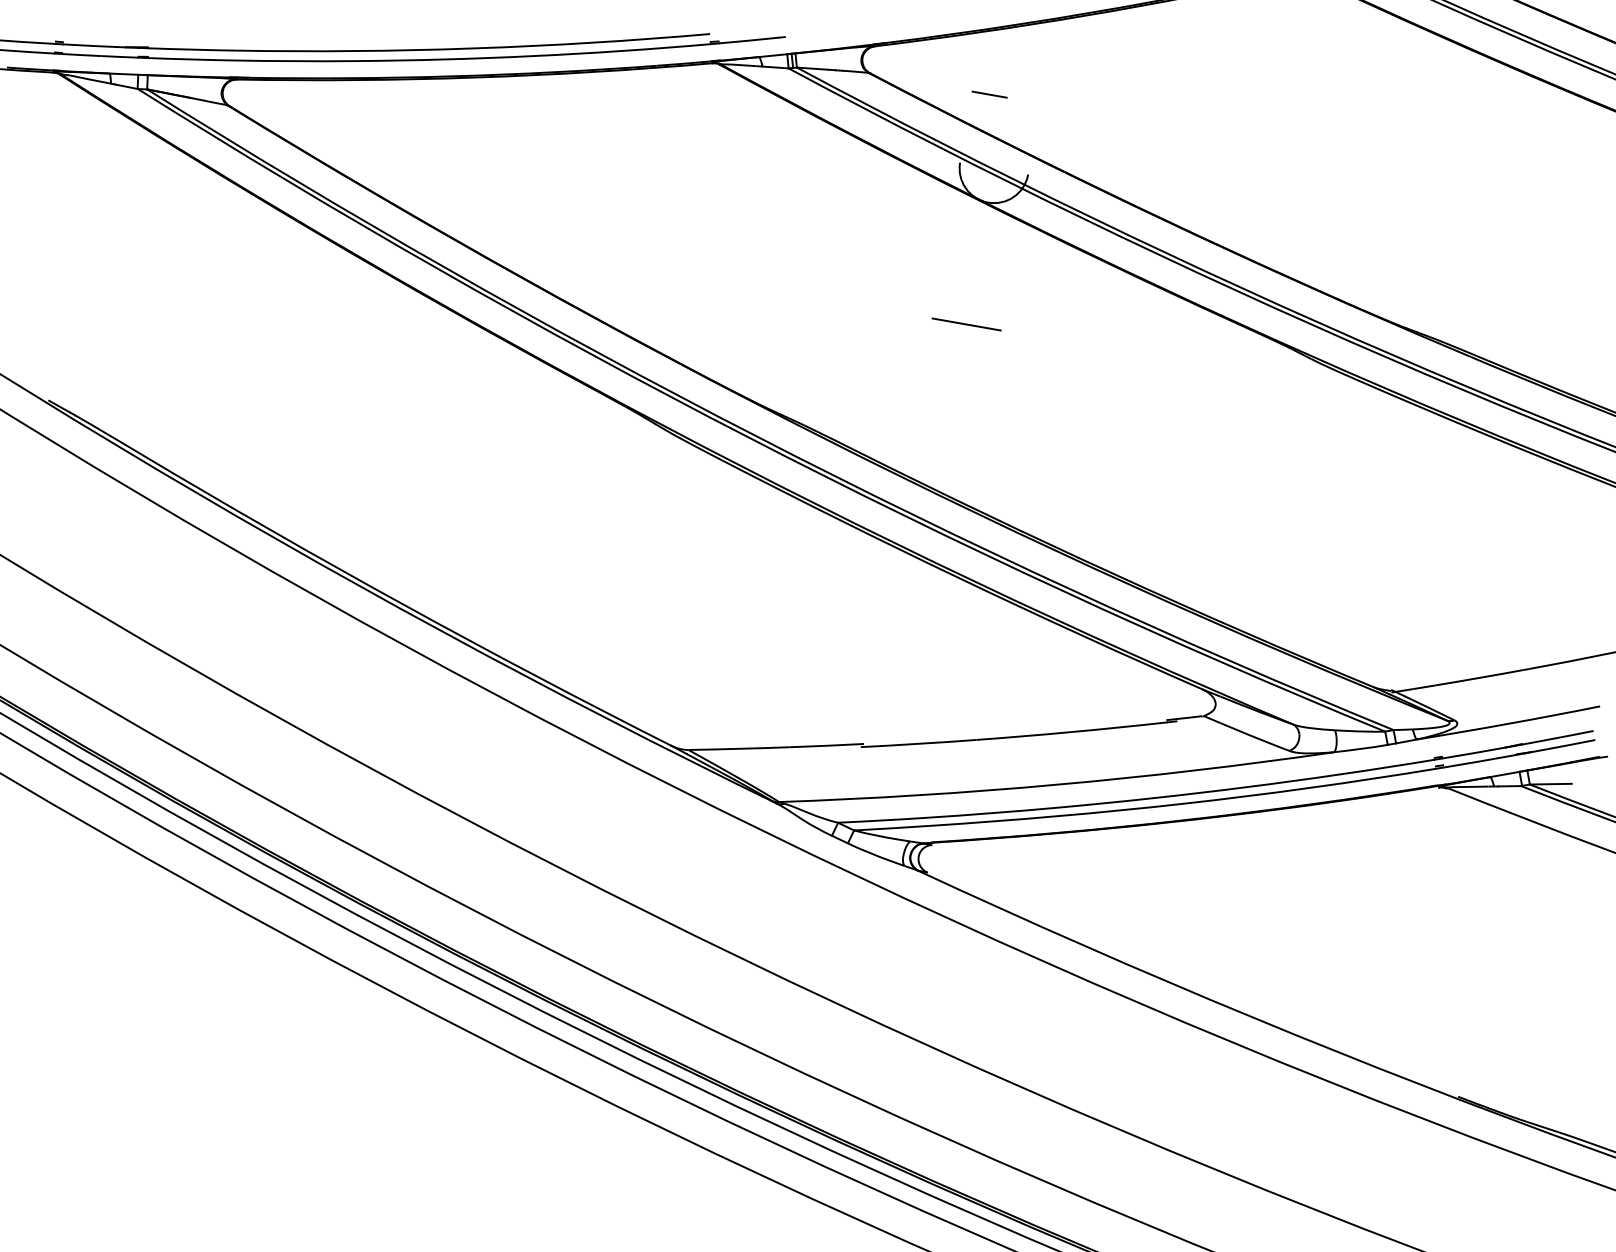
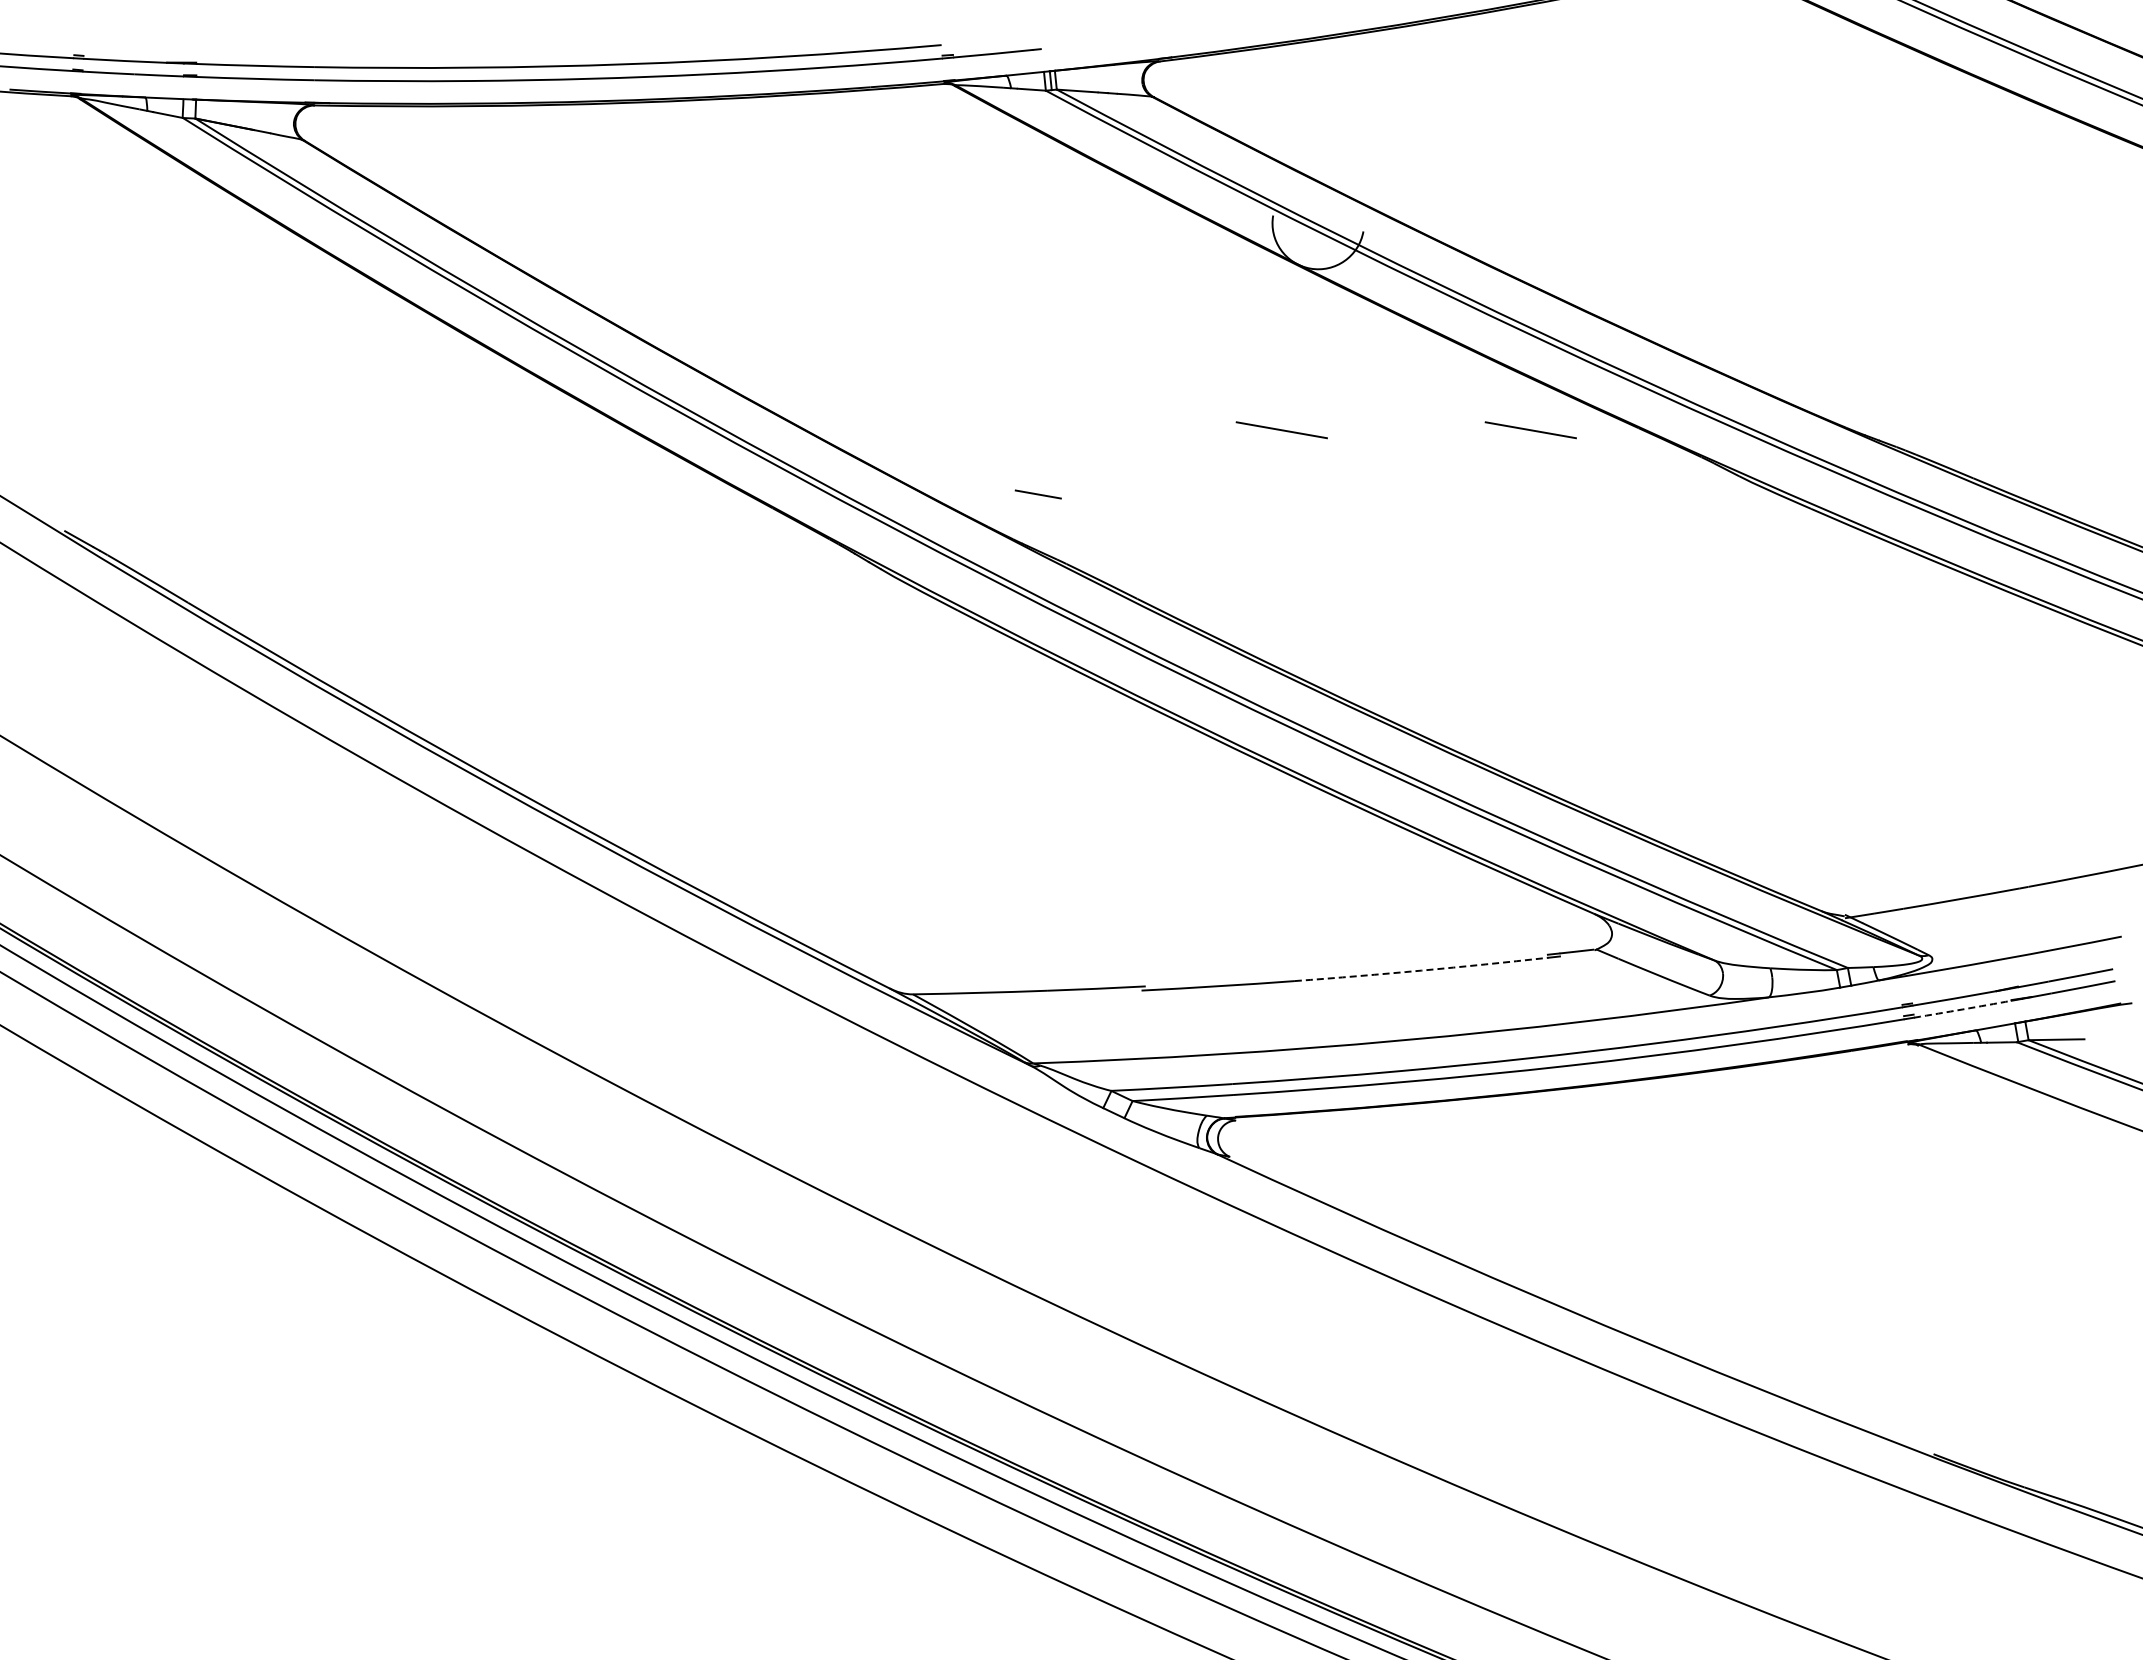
line: (989, 94) -> (1037, 494), moved
line: (1154, 324) -> (1530, 430), added
arc: (1071, 731) -> (1421, 970), solid -> dashed
arc: (1479, 761) -> (1962, 1009), solid -> dashed

